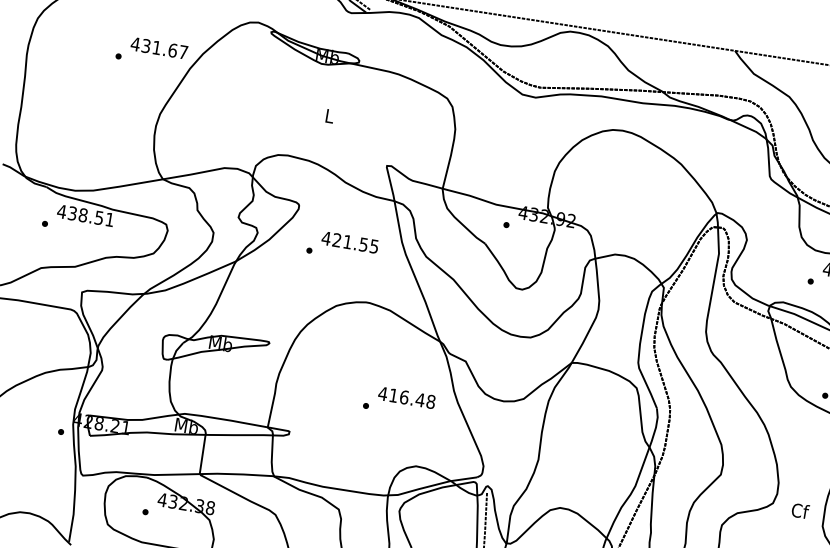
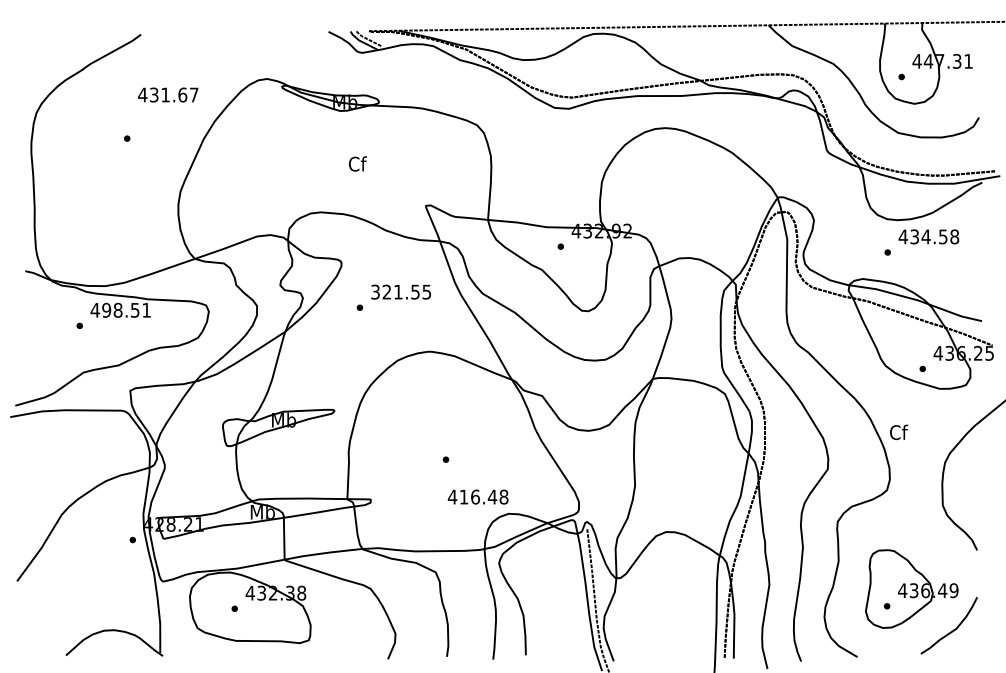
text: (159, 47) -> (168, 94), moved
text: (329, 115) -> (357, 163), L -> Cf
text: (72, 213) -> (106, 310), 438.51 -> 498.51
text: (326, 237) -> (375, 291), 421.55 -> 321.55
text: (406, 397) -> (477, 496), moved
text: (800, 511) -> (899, 432), moved

